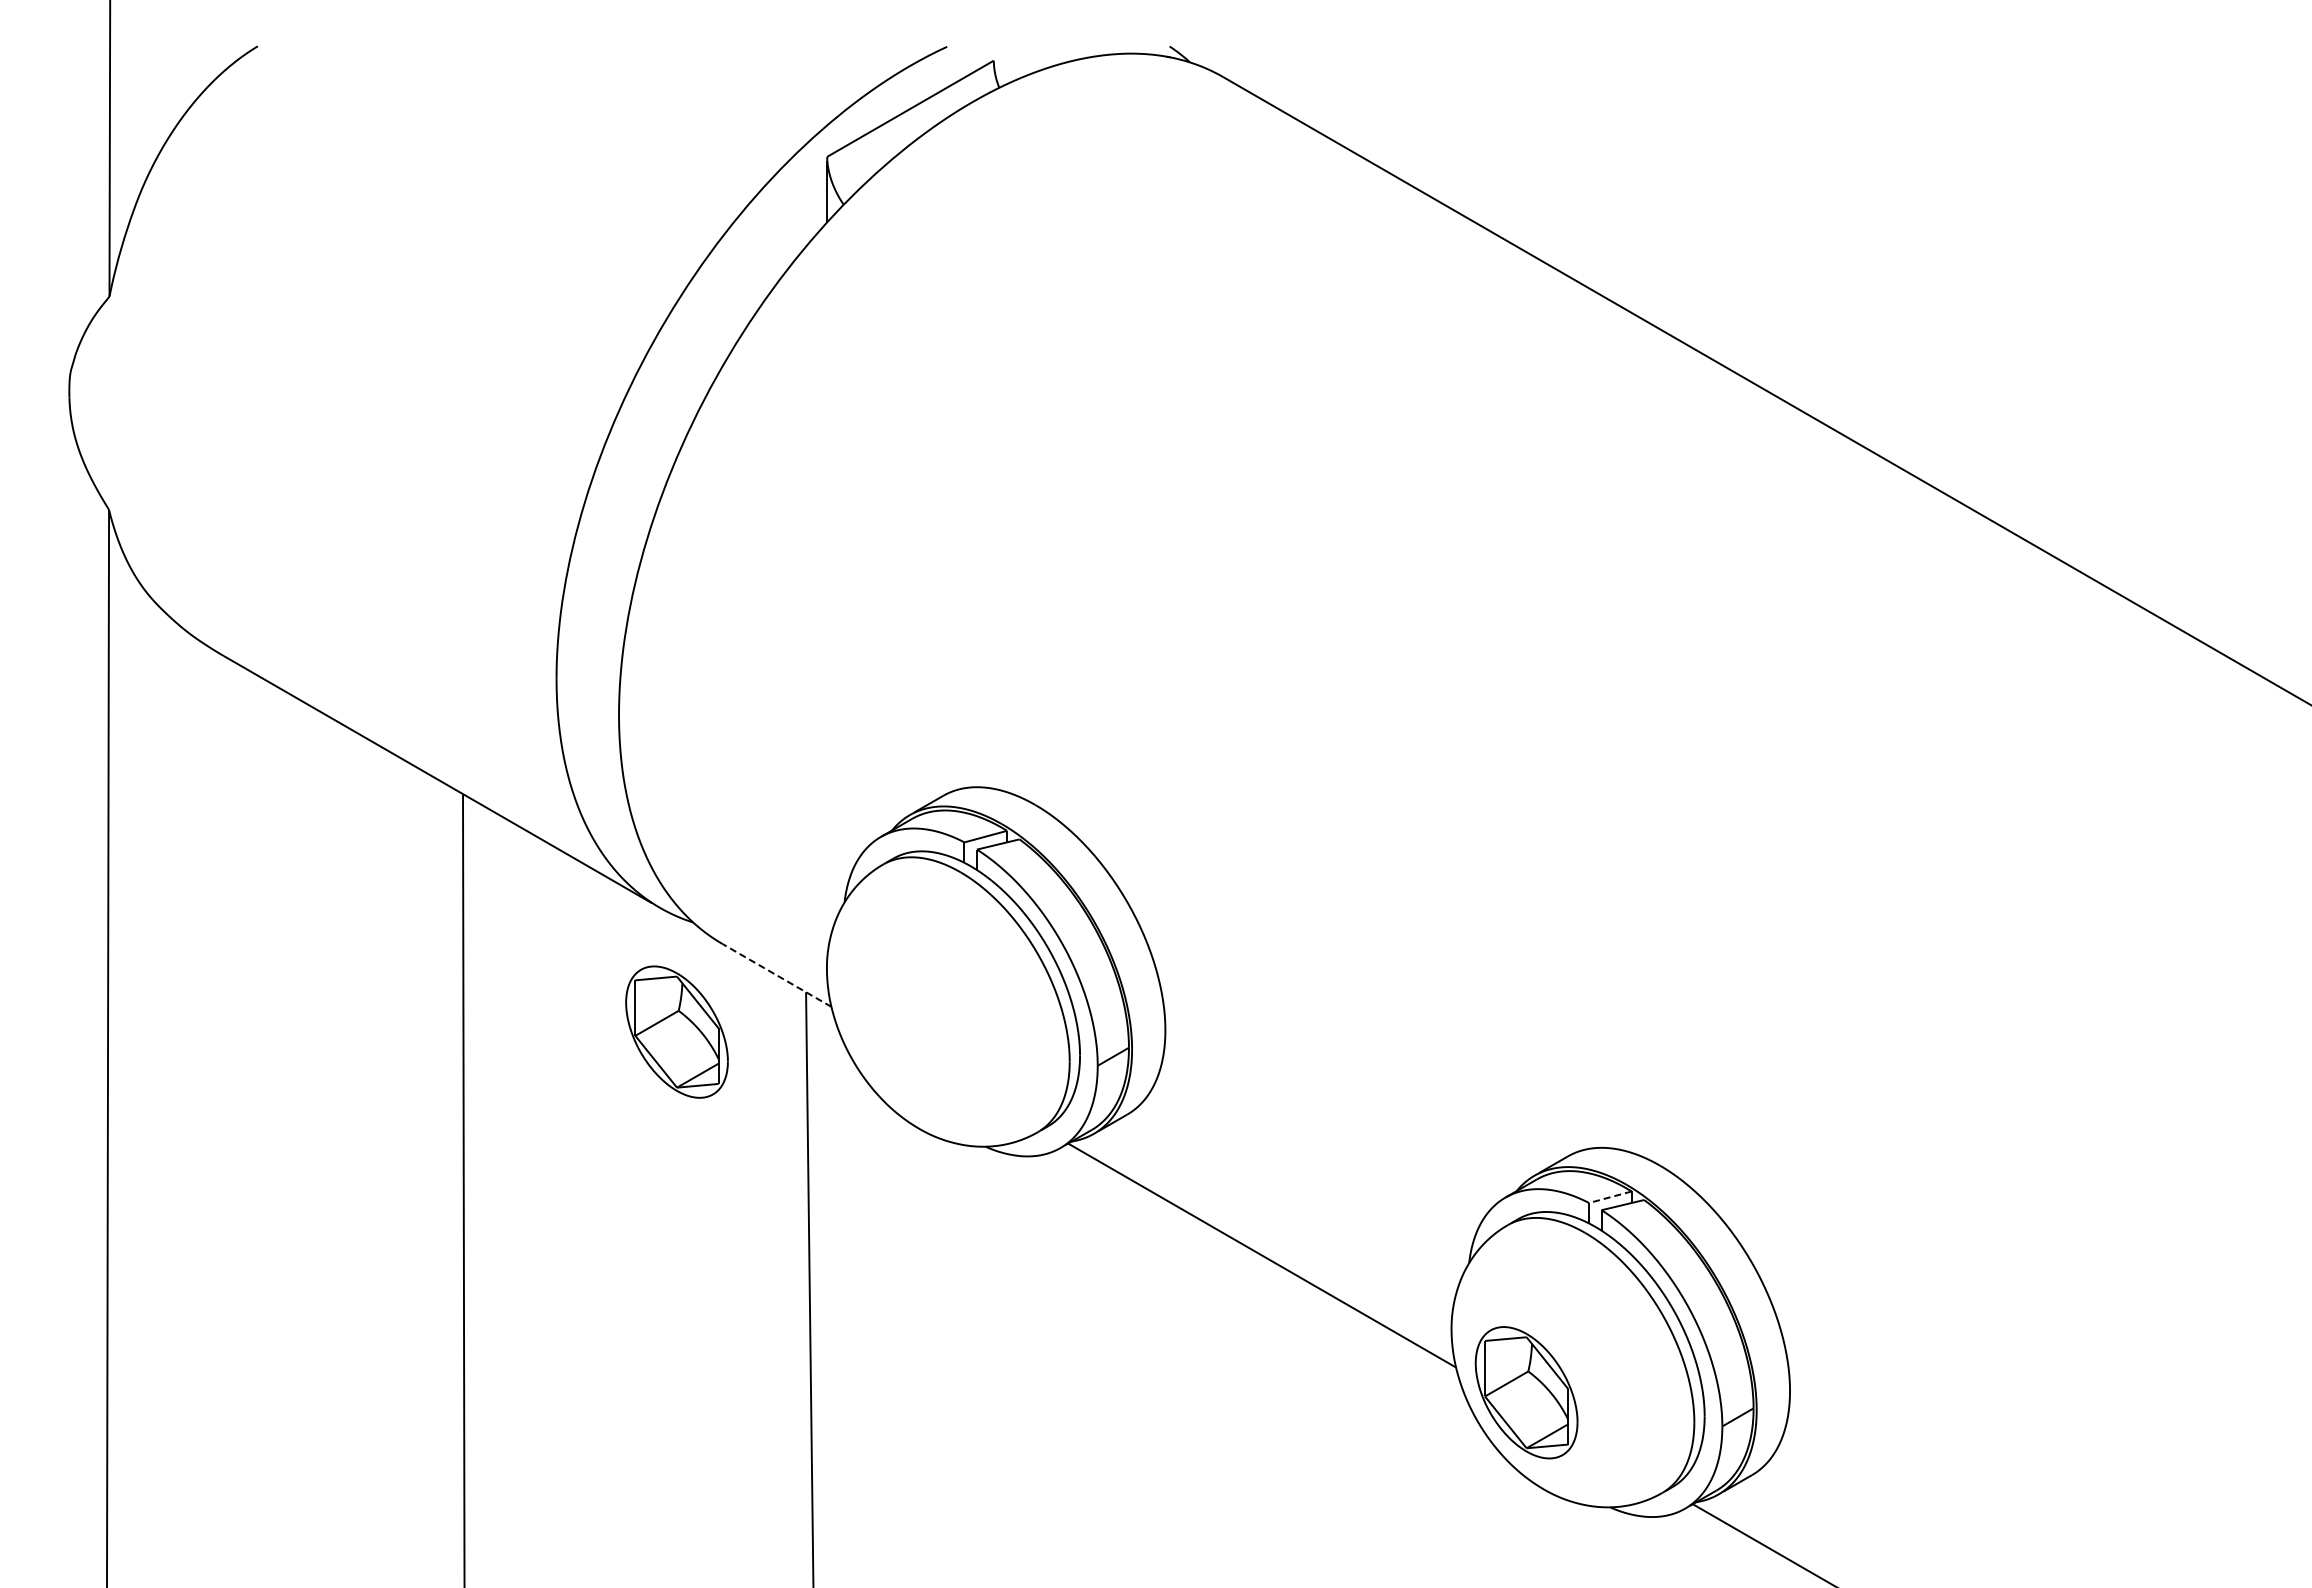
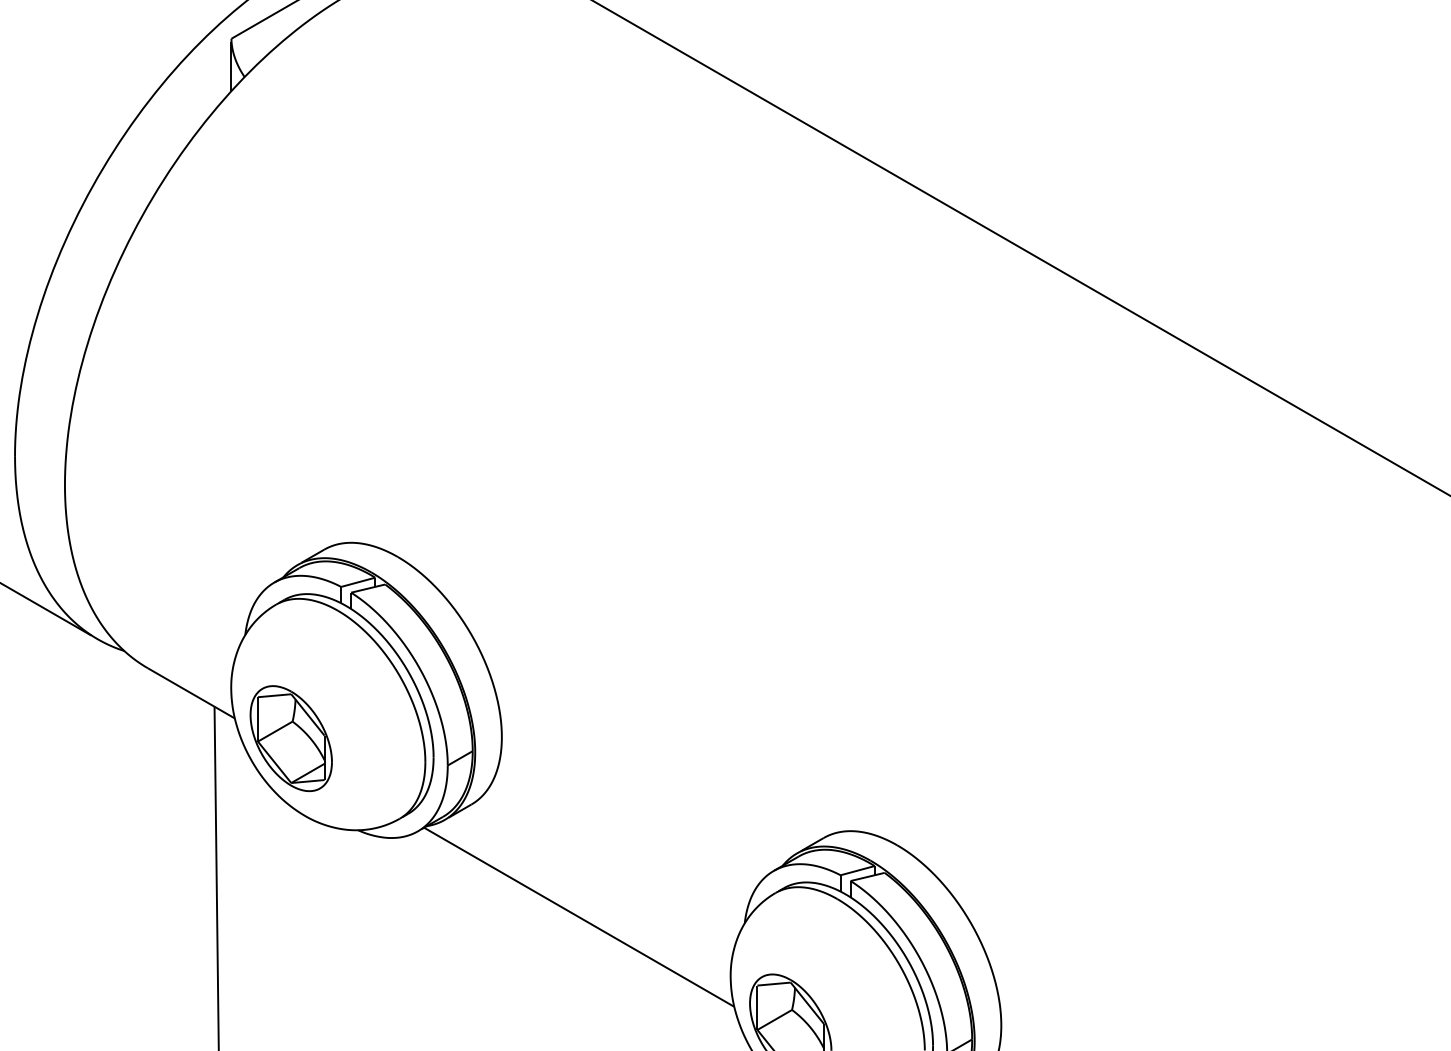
line: (777, 975) -> (191, 693), dashed -> solid
part: (676, 1031) -> (290, 738), moved
line: (1609, 1197) -> (856, 870), dashed -> solid

